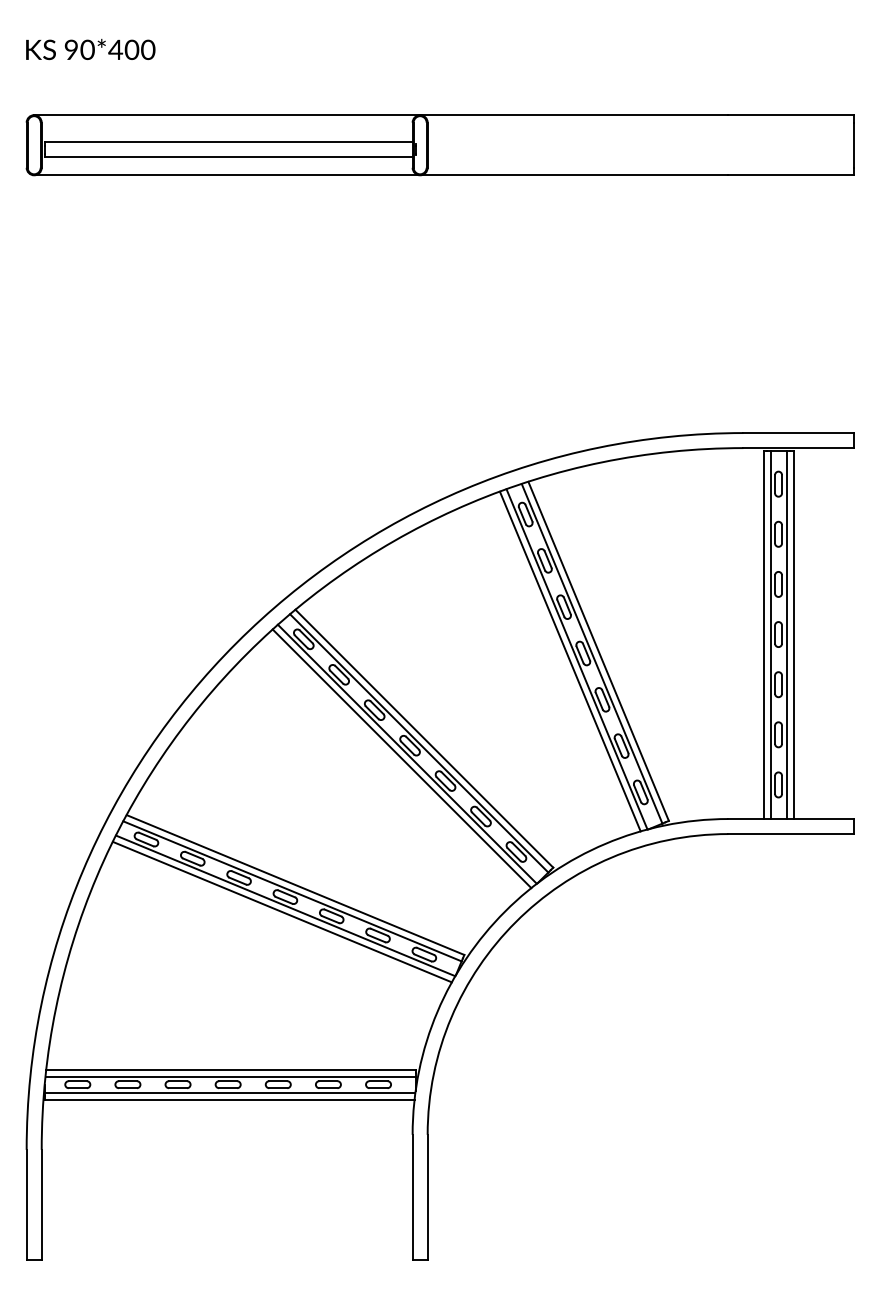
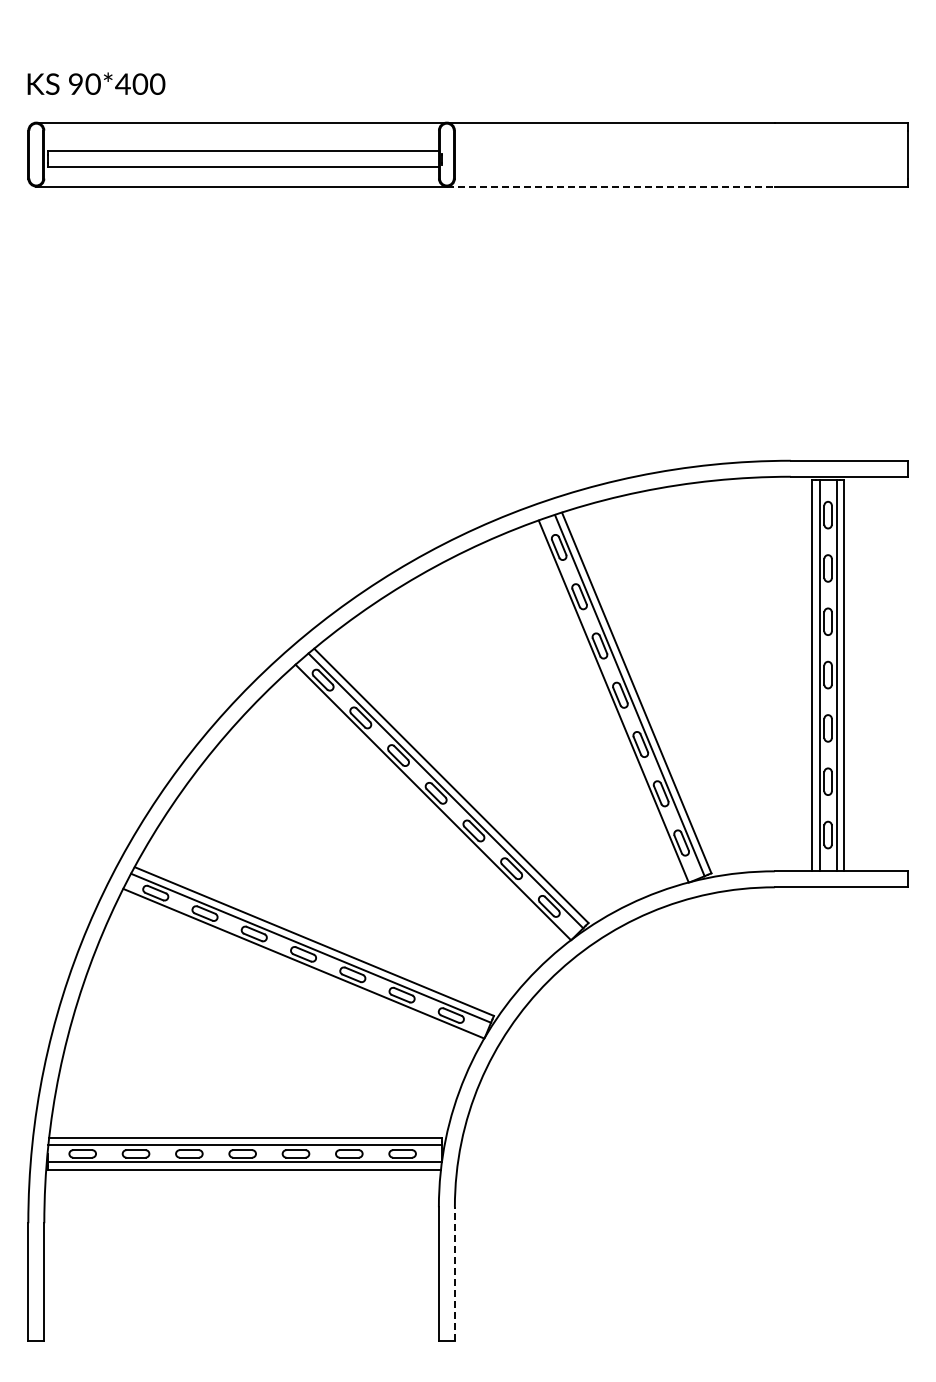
text: (90, 49) -> (96, 83), moved
line: (573, 175) -> (610, 186), solid -> dashed
line: (570, 661) -> (606, 703), removed
line: (401, 758) -> (427, 806), removed
line: (282, 912) -> (300, 970), removed
line: (427, 1197) -> (454, 1273), solid -> dashed

